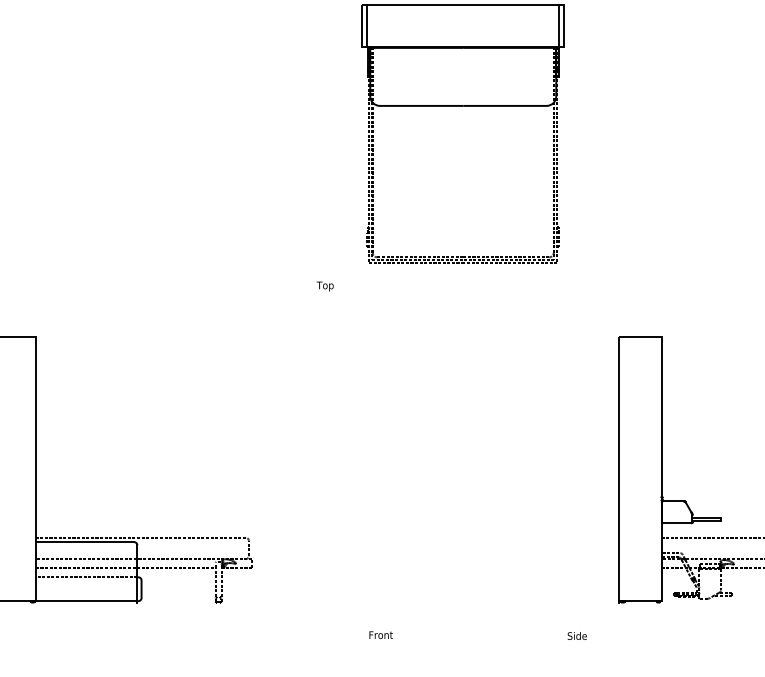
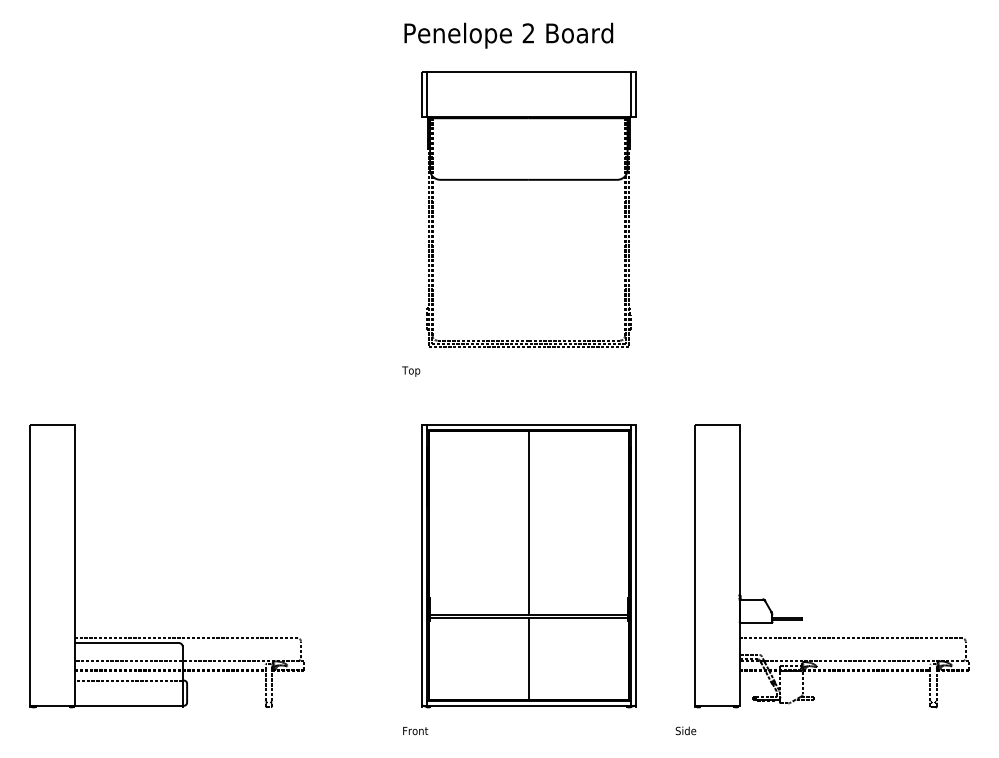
text: (325, 286) -> (411, 371), moved
part: (462, 469) -> (528, 566), added
text: (381, 635) -> (415, 731), moved
text: (576, 635) -> (685, 730), moved

